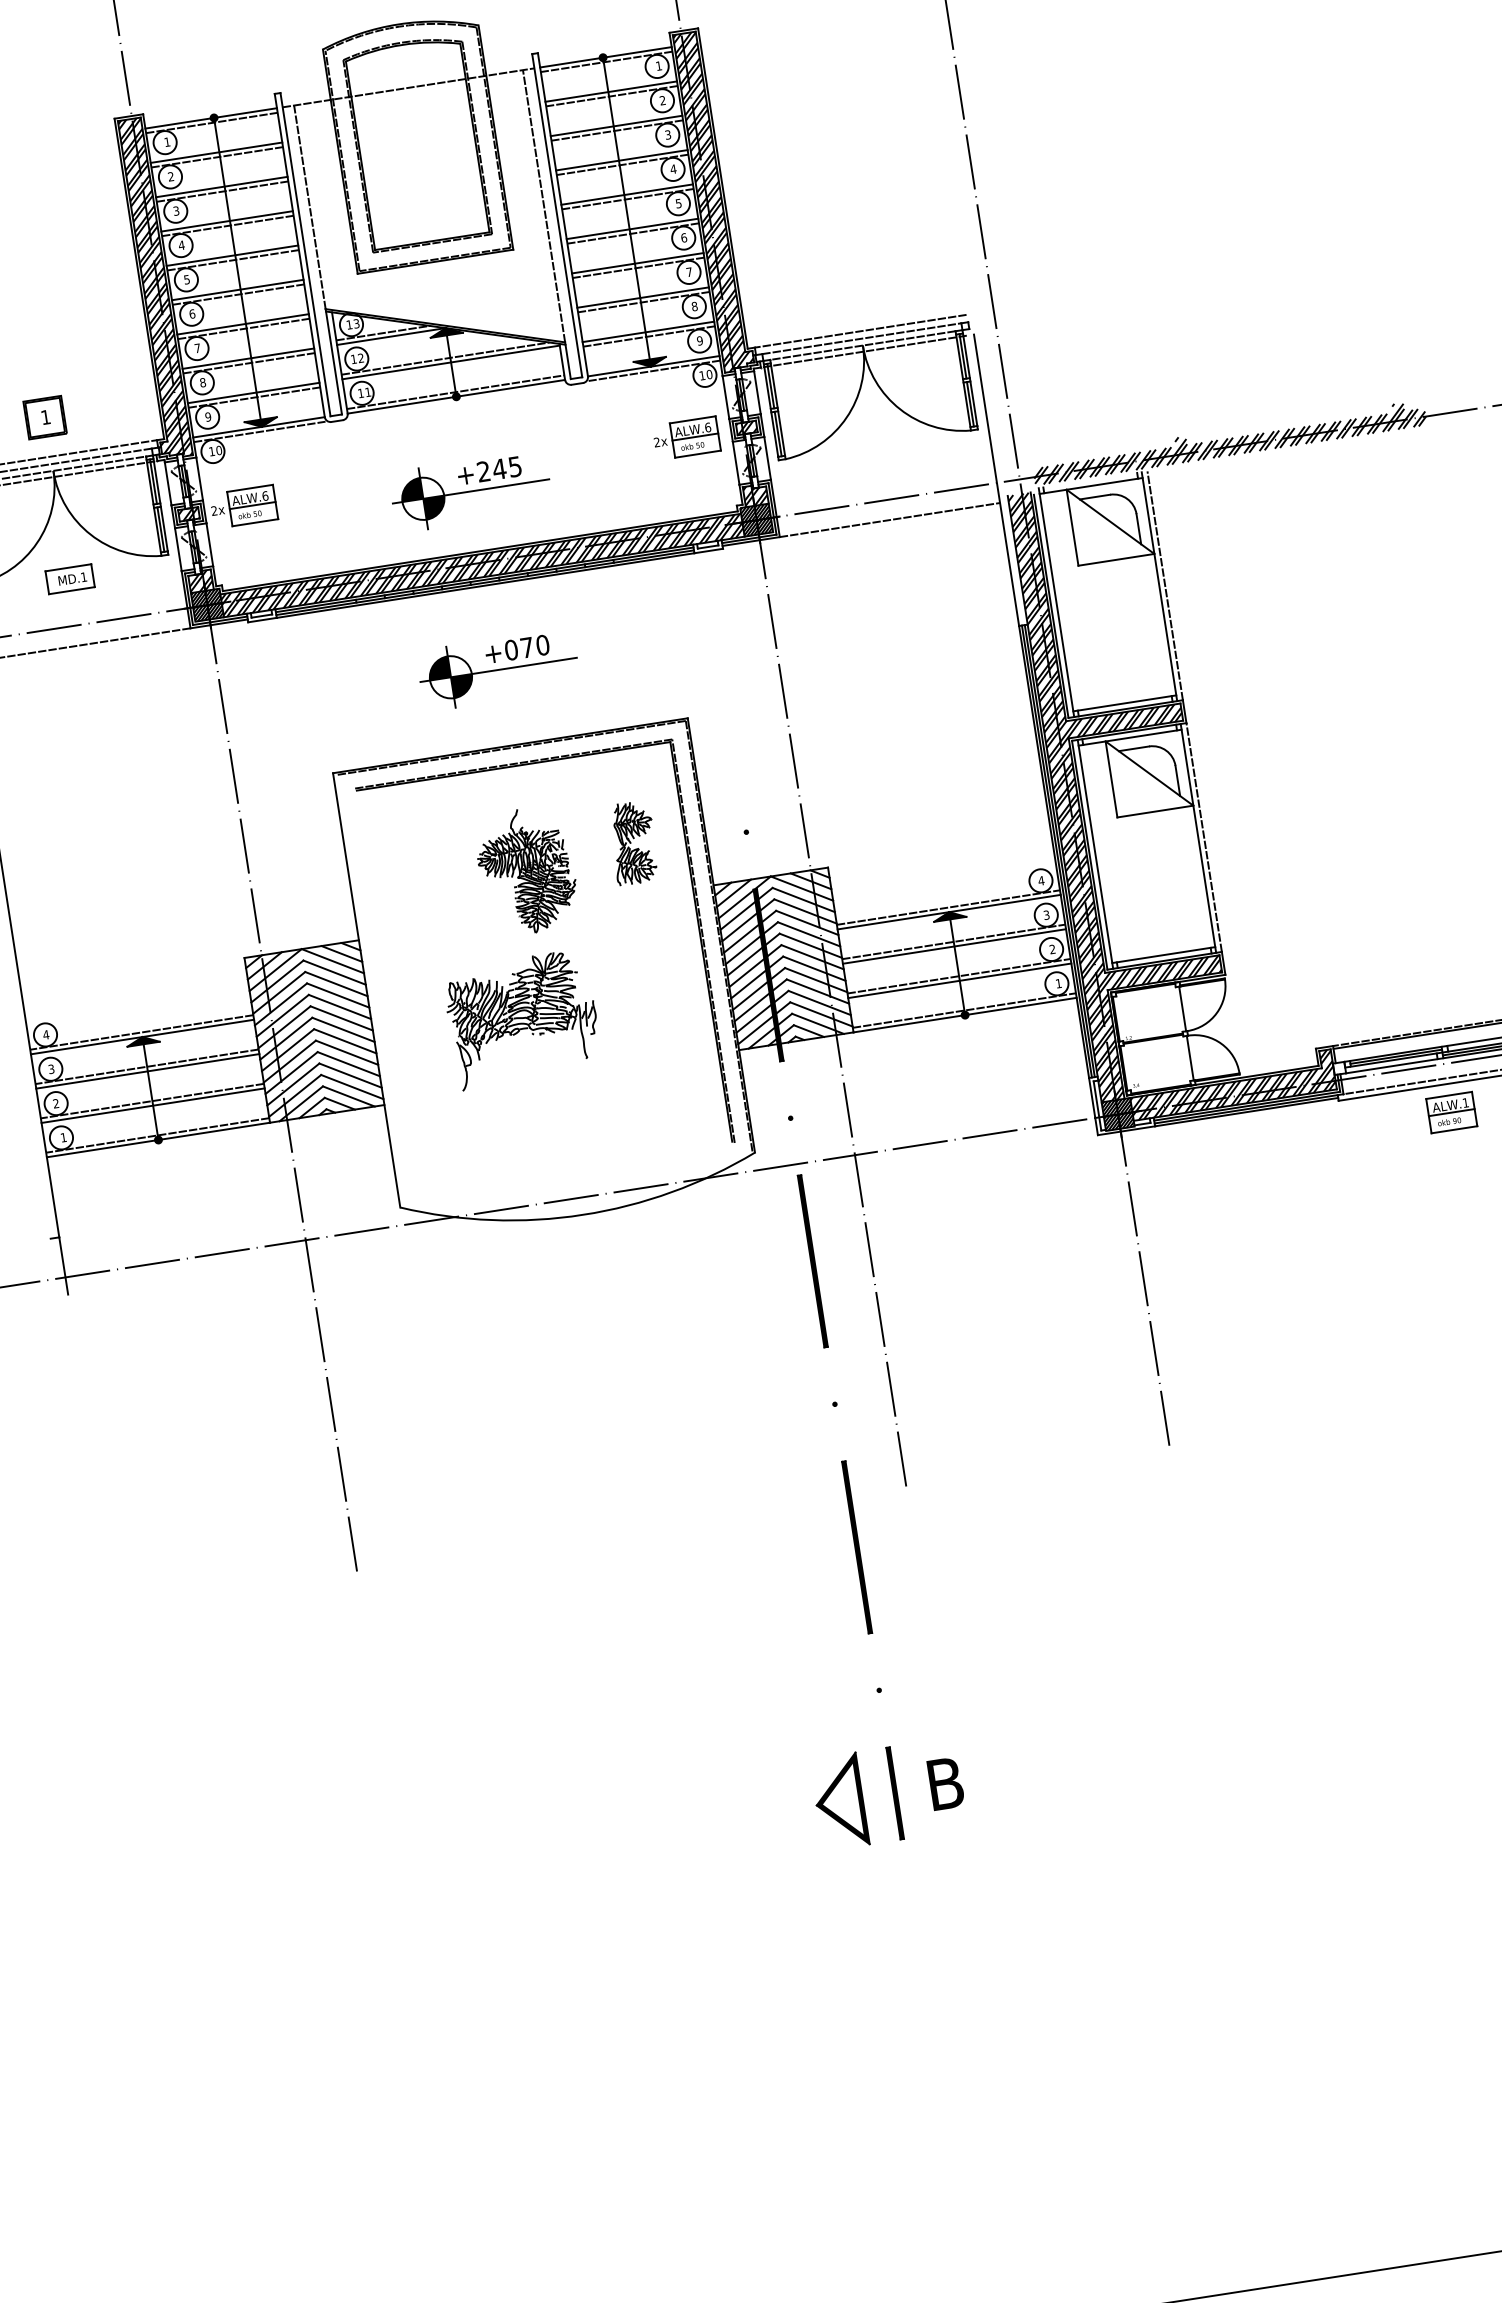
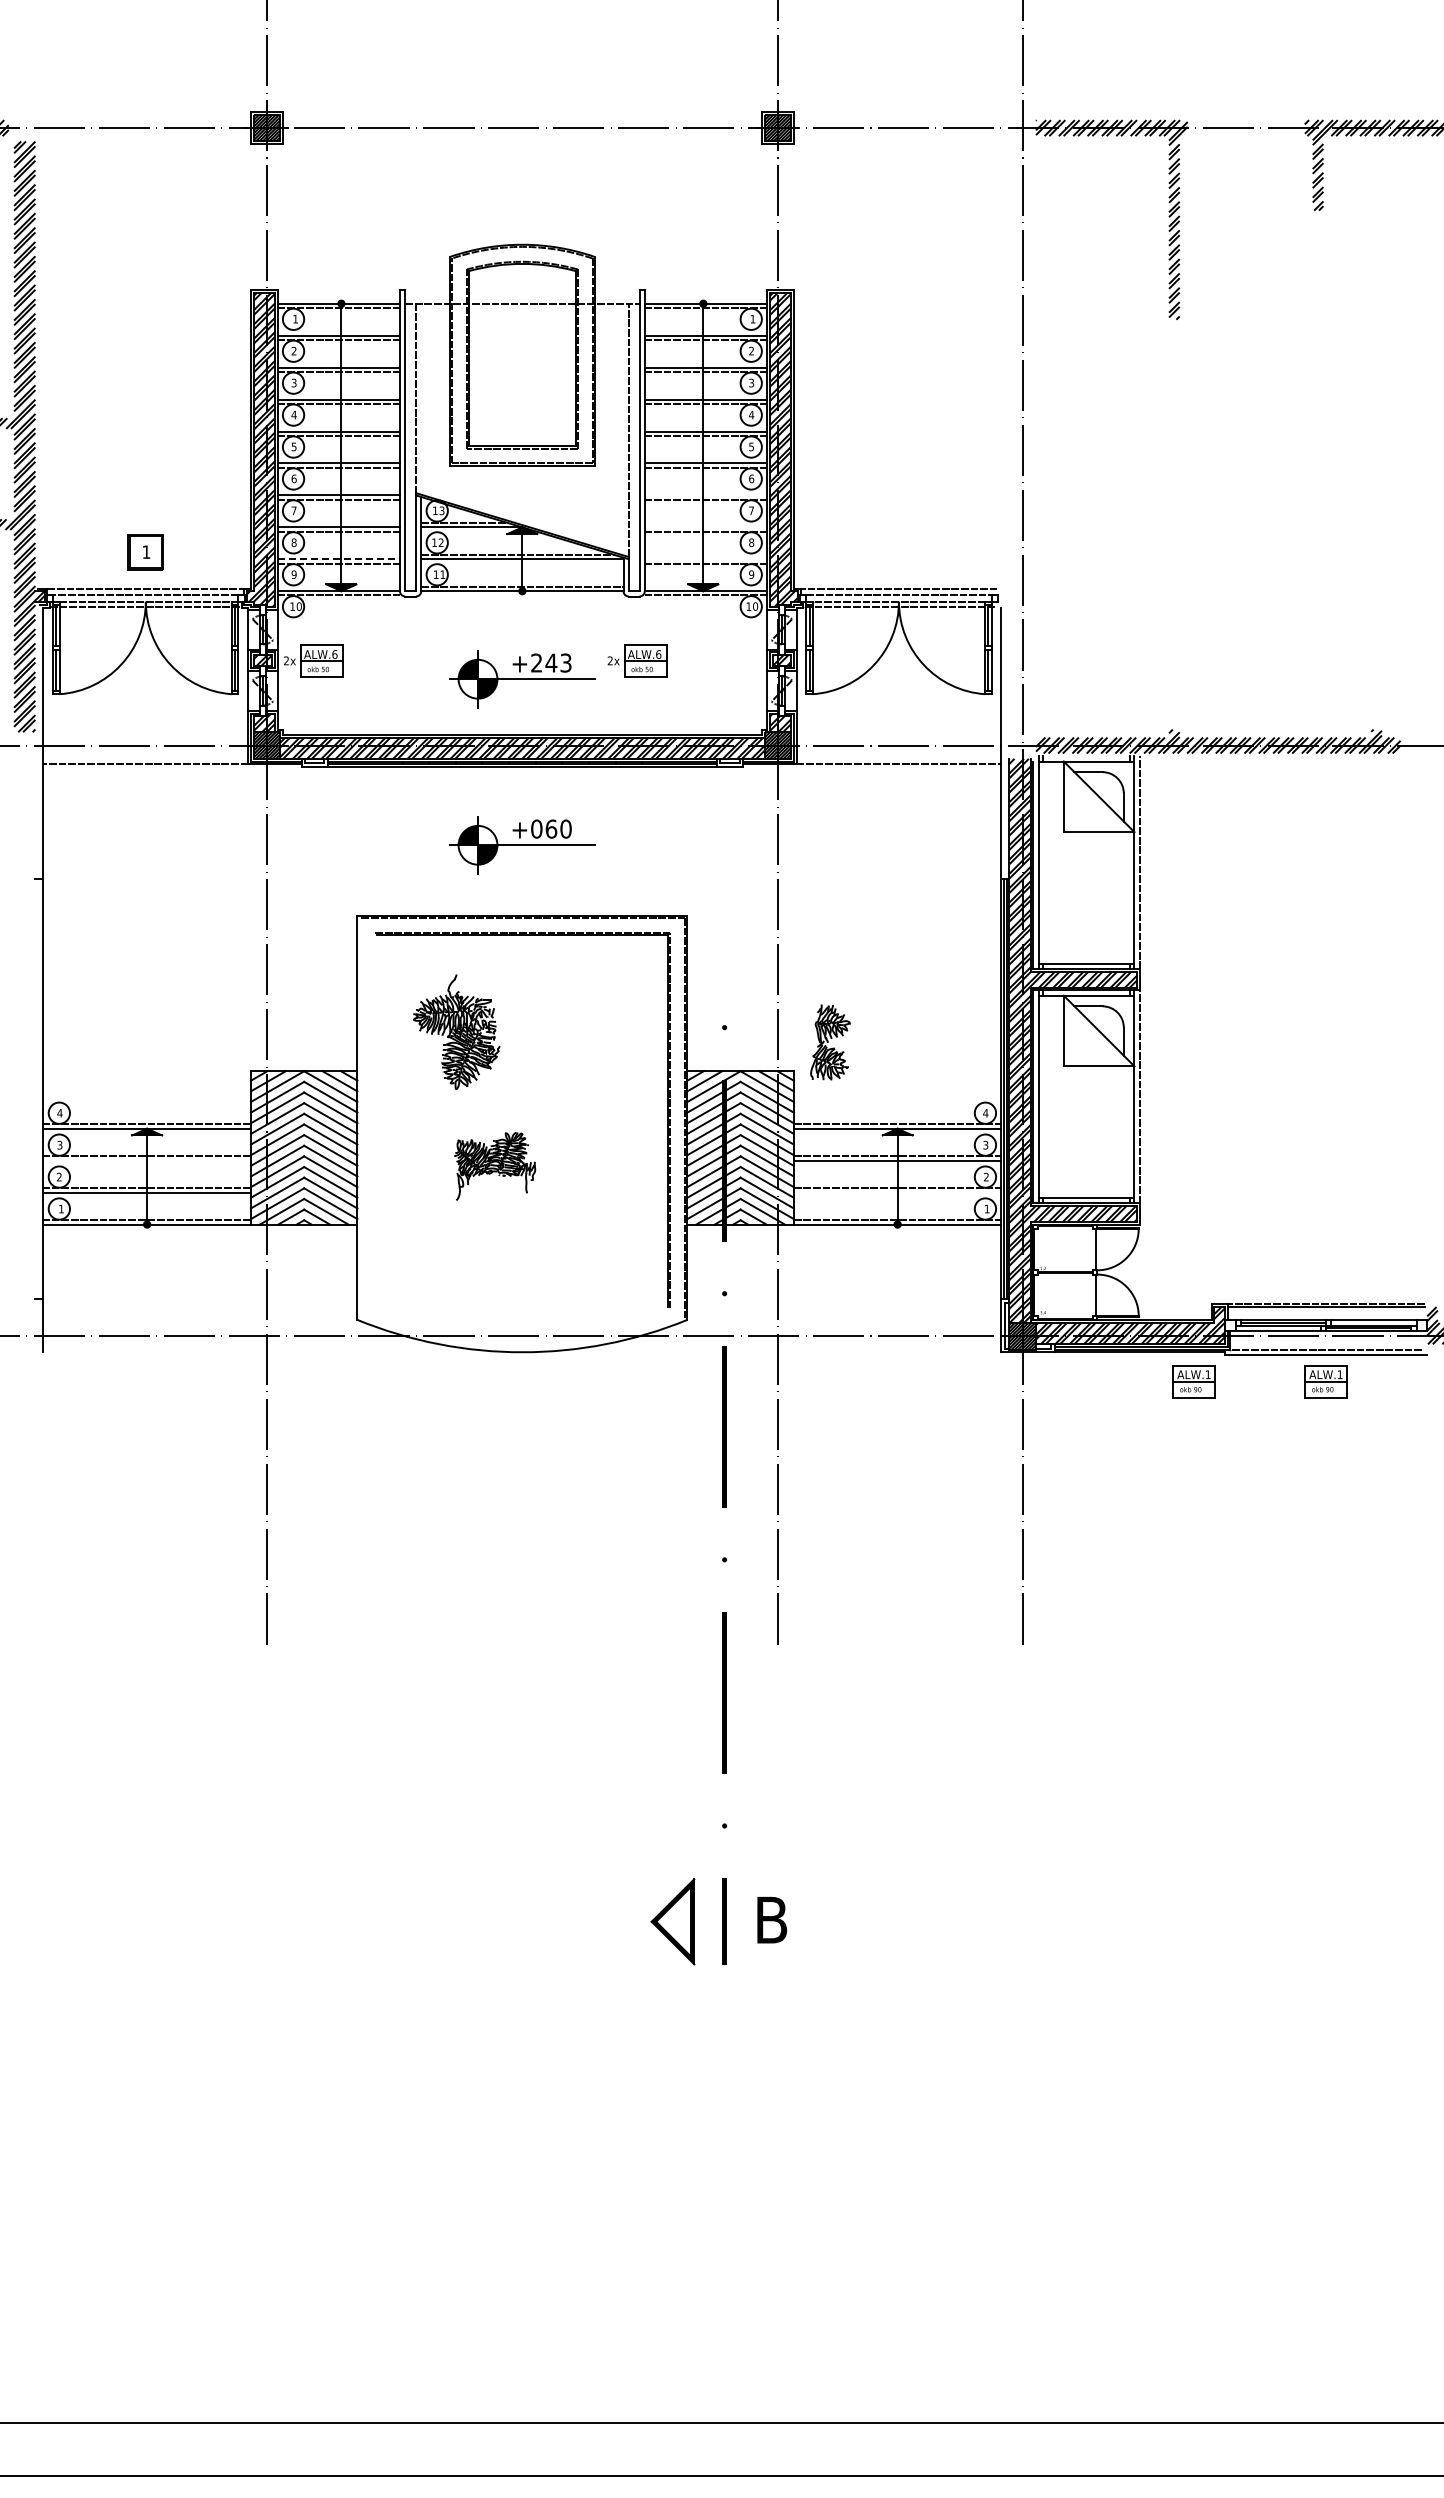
line: (637, 263) -> (705, 495), removed
line: (642, 297) -> (705, 527), removed
line: (647, 332) -> (705, 559), removed
line: (254, 393) -> (339, 559), solid -> dashed
part: (686, 437) -> (637, 660), moved
text: (515, 466) -> (566, 662), +245 -> +243
part: (69, 579) -> (145, 702), removed
text: (527, 647) -> (551, 828), +070 -> +060
part: (633, 842) -> (830, 1042), moved
part: (526, 870) -> (456, 1031), moved
line: (959, 980) -> (897, 1192), removed
part: (522, 1019) -> (494, 1166), size x0.6
line: (147, 1071) -> (146, 1160), removed
part: (1309, 1134) -> (1193, 1381), added

